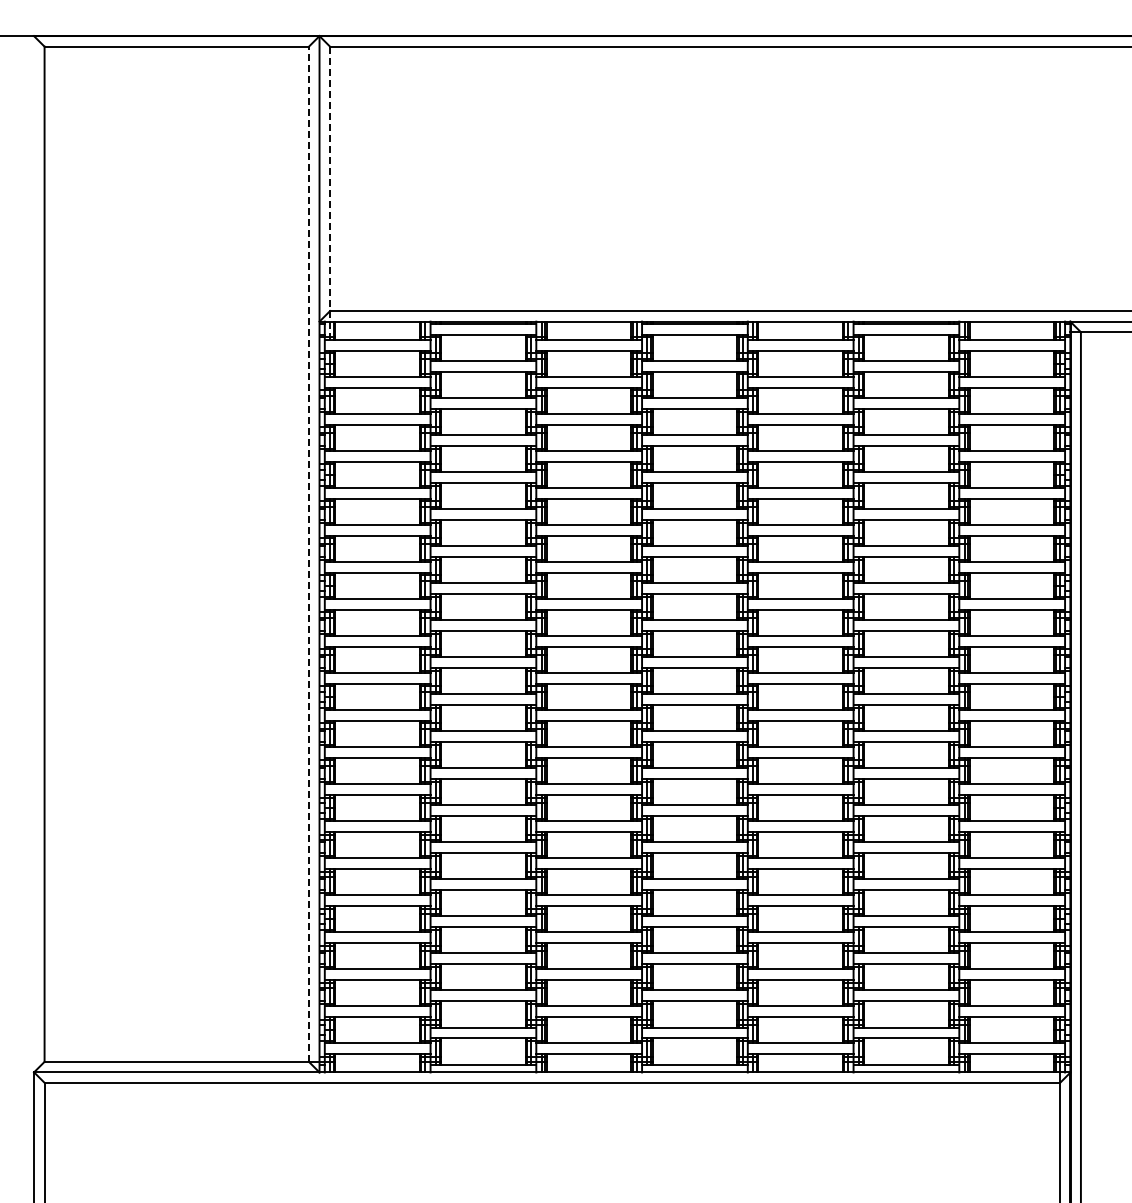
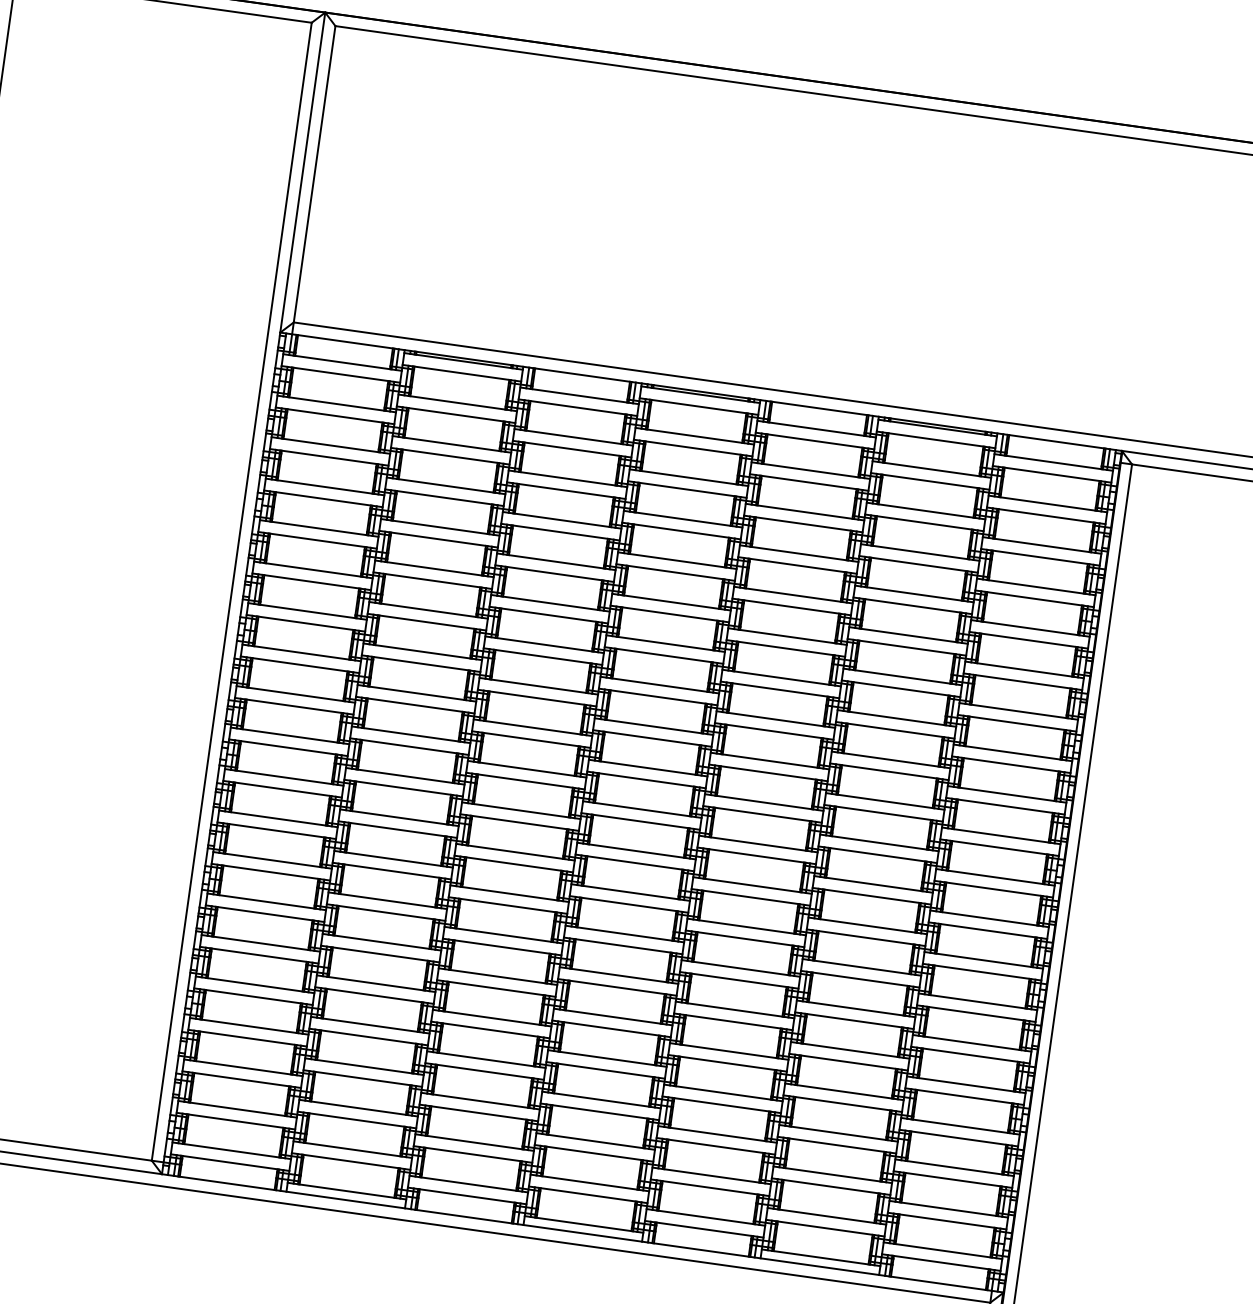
line: (330, 193) -> (312, 190), dashed -> solid
line: (308, 554) -> (231, 591), dashed -> solid

